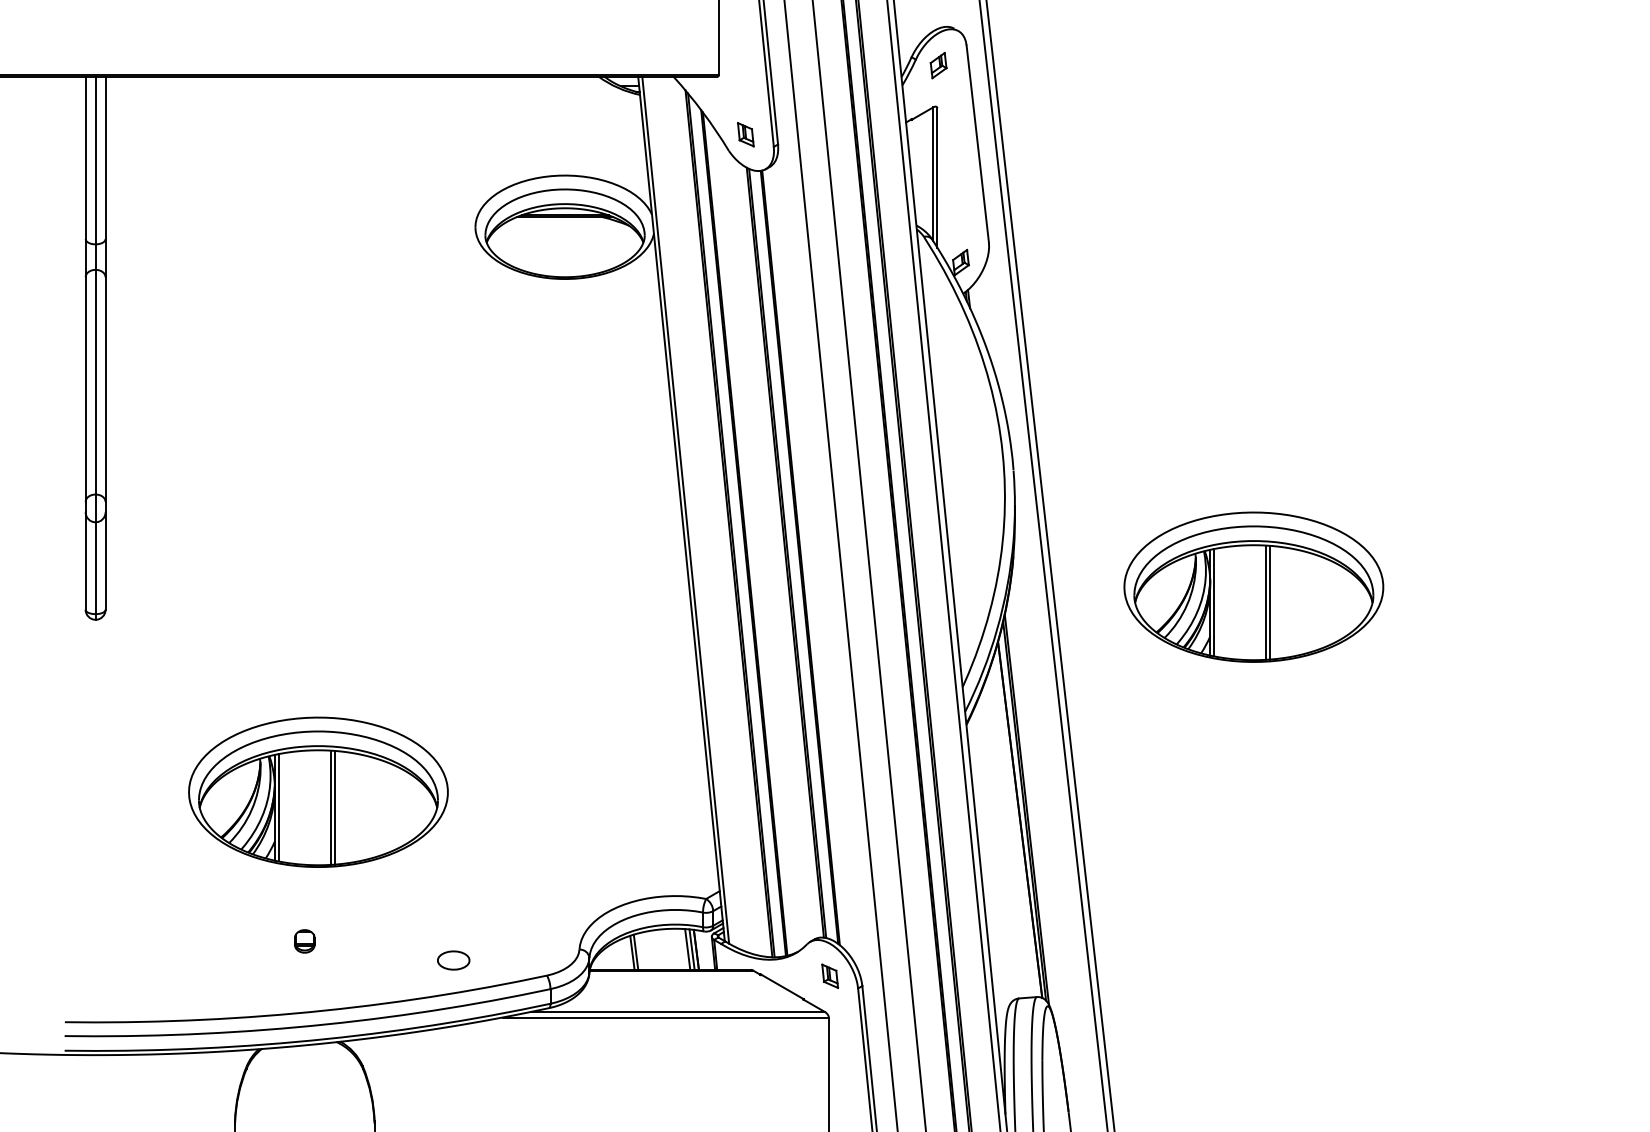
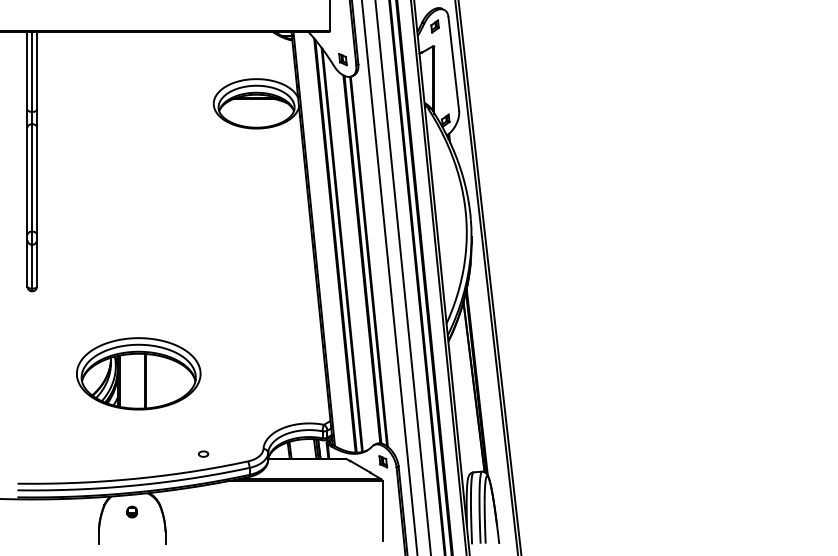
part: (1253, 586) -> (585, 275), removed
part: (303, 940) -> (131, 511), moved
part: (453, 958) -> (203, 453), size x0.62

